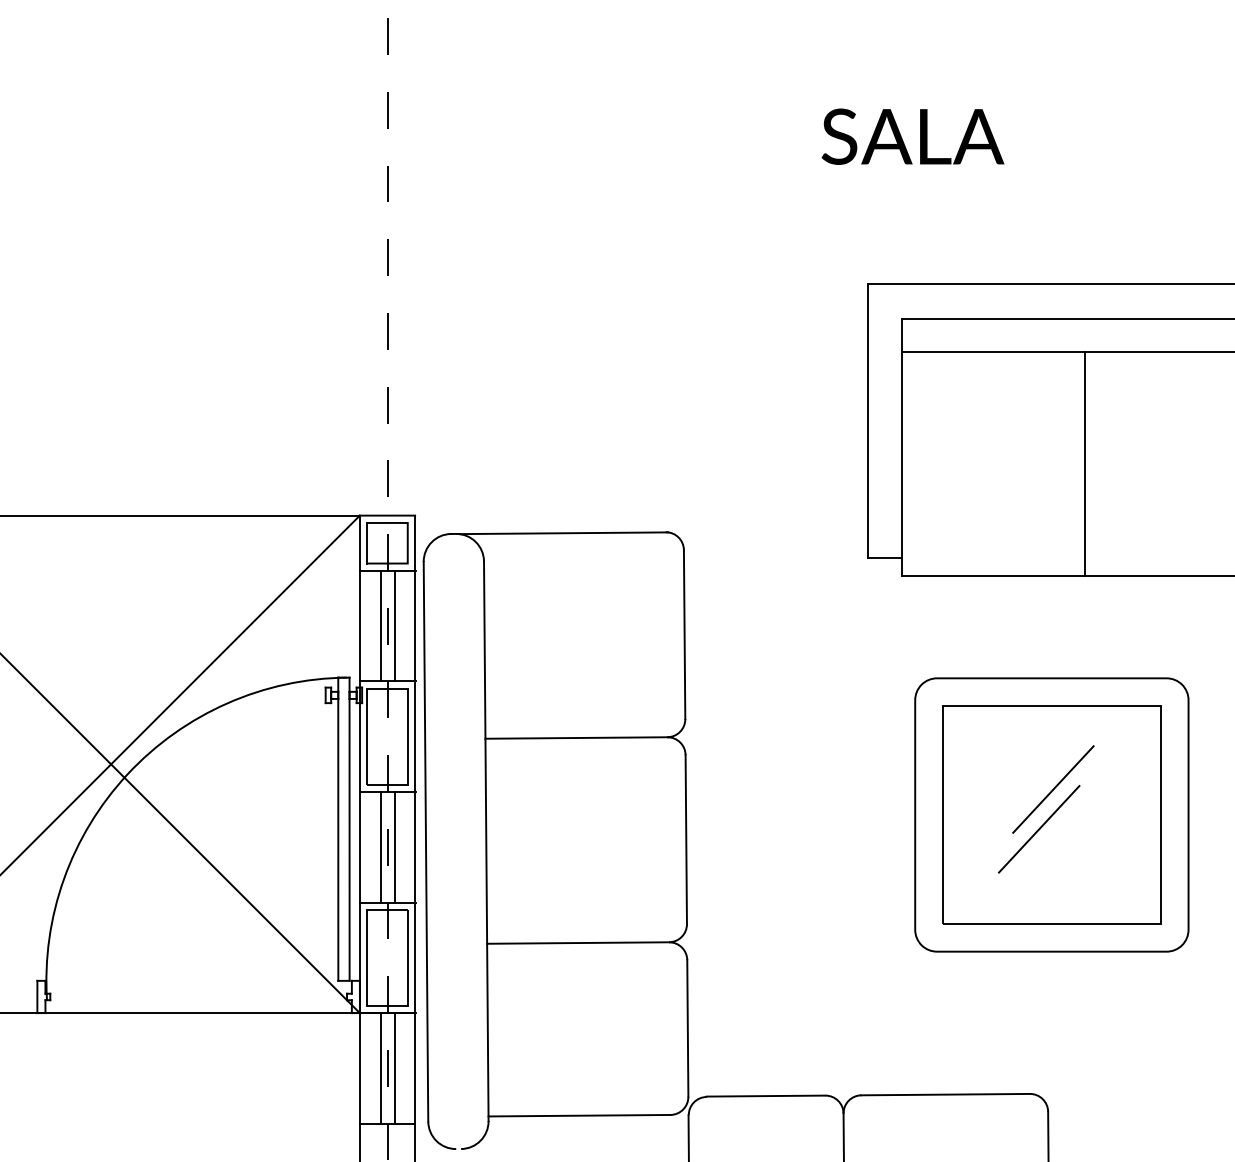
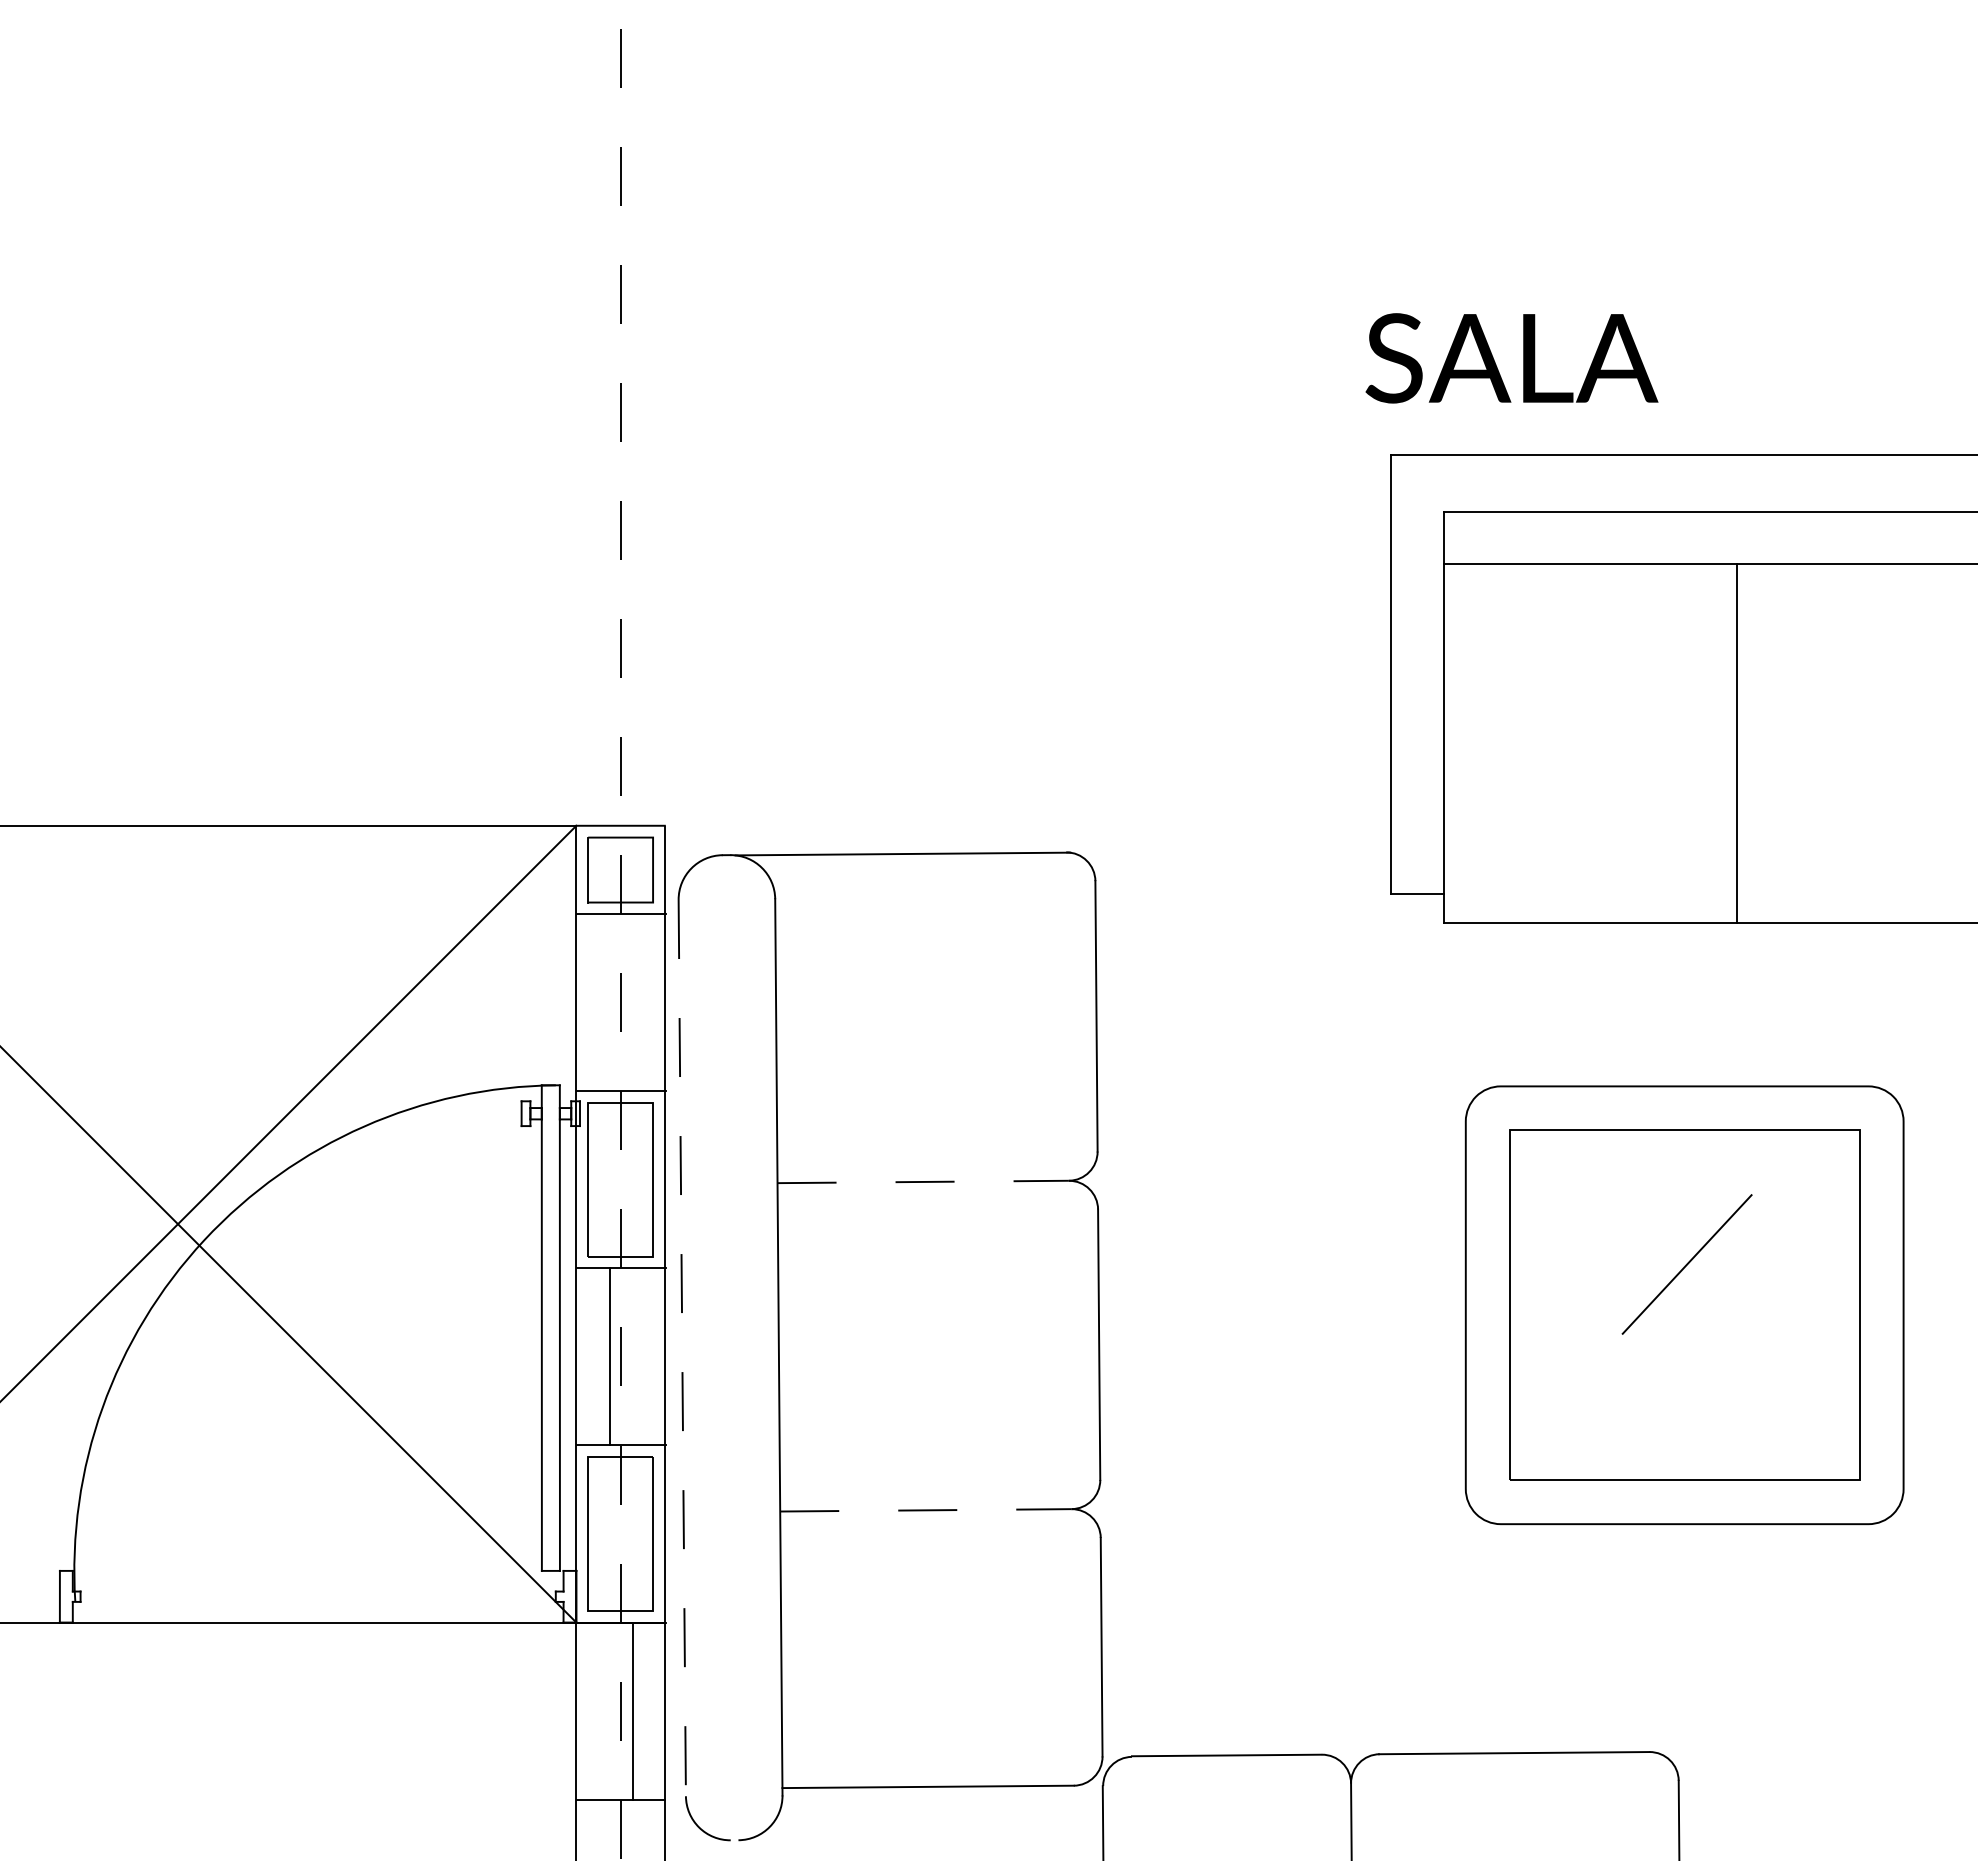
text: (912, 136) -> (1511, 357), moved
line: (380, 625) -> (609, 1001), removed
line: (395, 625) -> (633, 1001), removed
line: (576, 738) -> (923, 1182), solid -> dashed
line: (1039, 829) -> (1664, 1328), removed
line: (426, 841) -> (683, 1347), solid -> dashed
line: (395, 846) -> (633, 1355), removed
line: (578, 943) -> (926, 1511), solid -> dashed
line: (380, 1068) -> (609, 1711), removed

